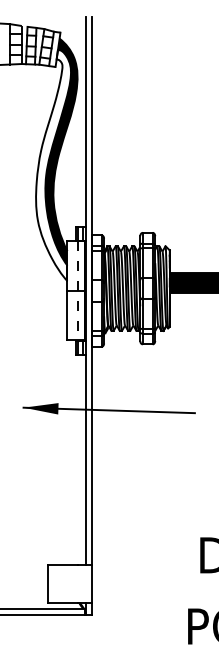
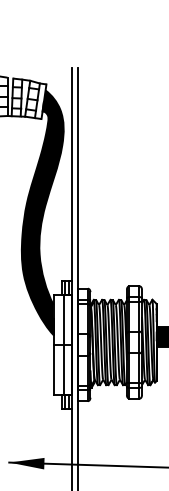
fill: (53, 165) -> (39, 218), added
line: (78, 290) -> (64, 344), dashed -> solid

